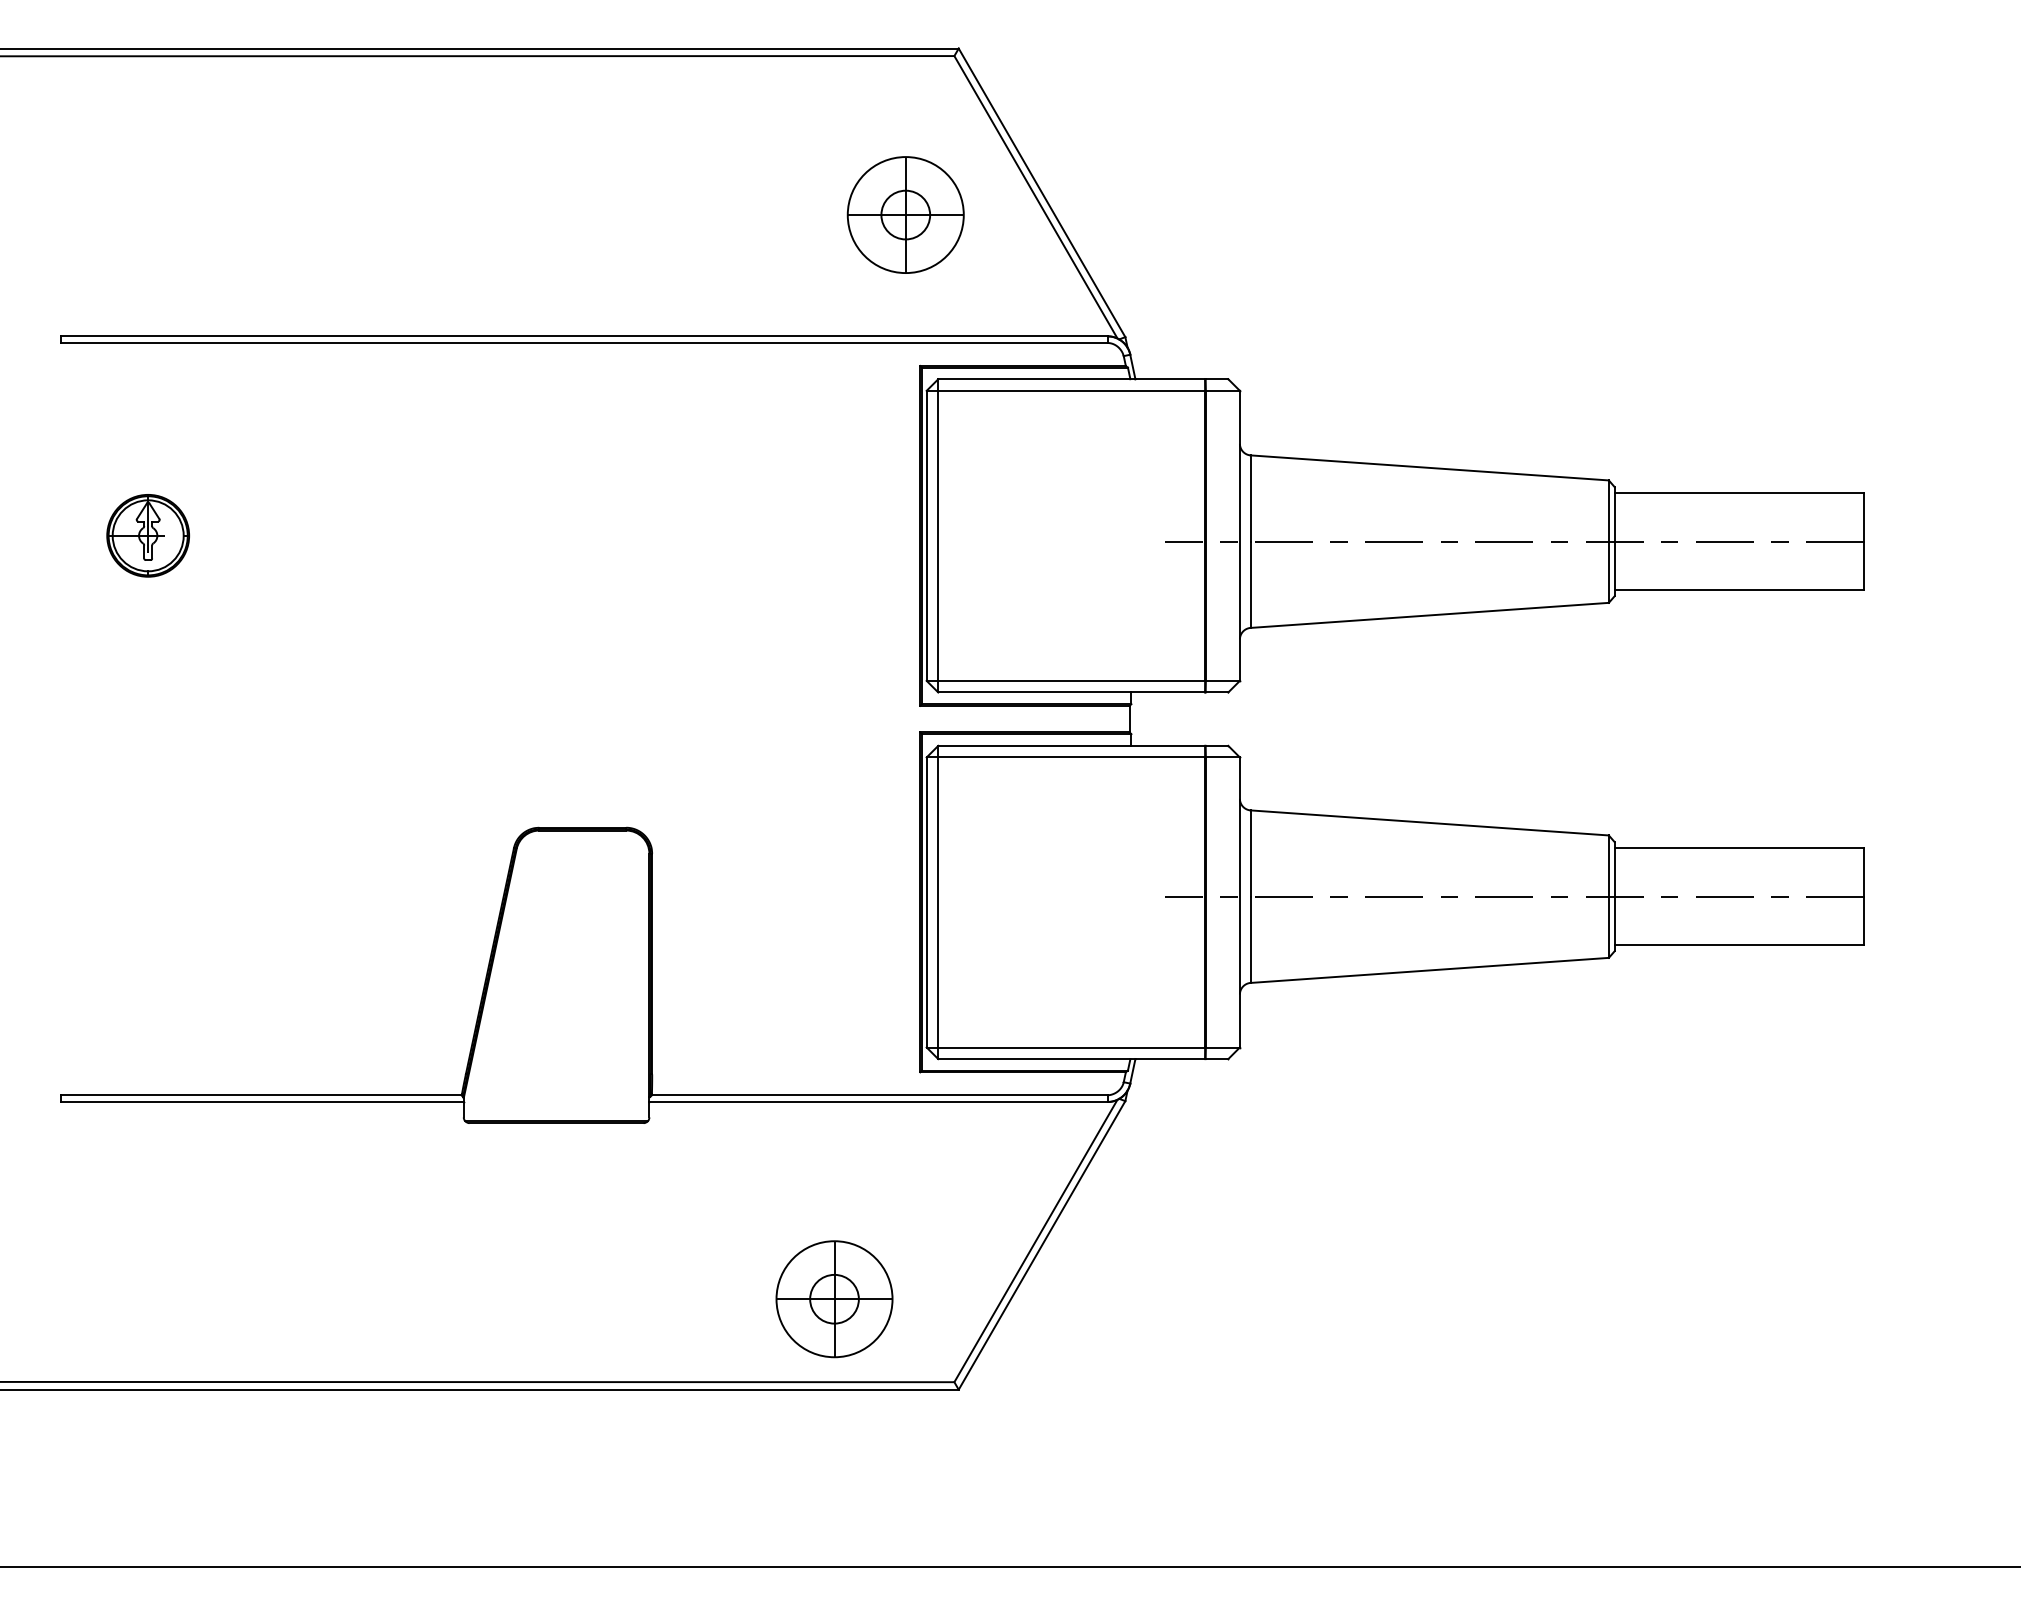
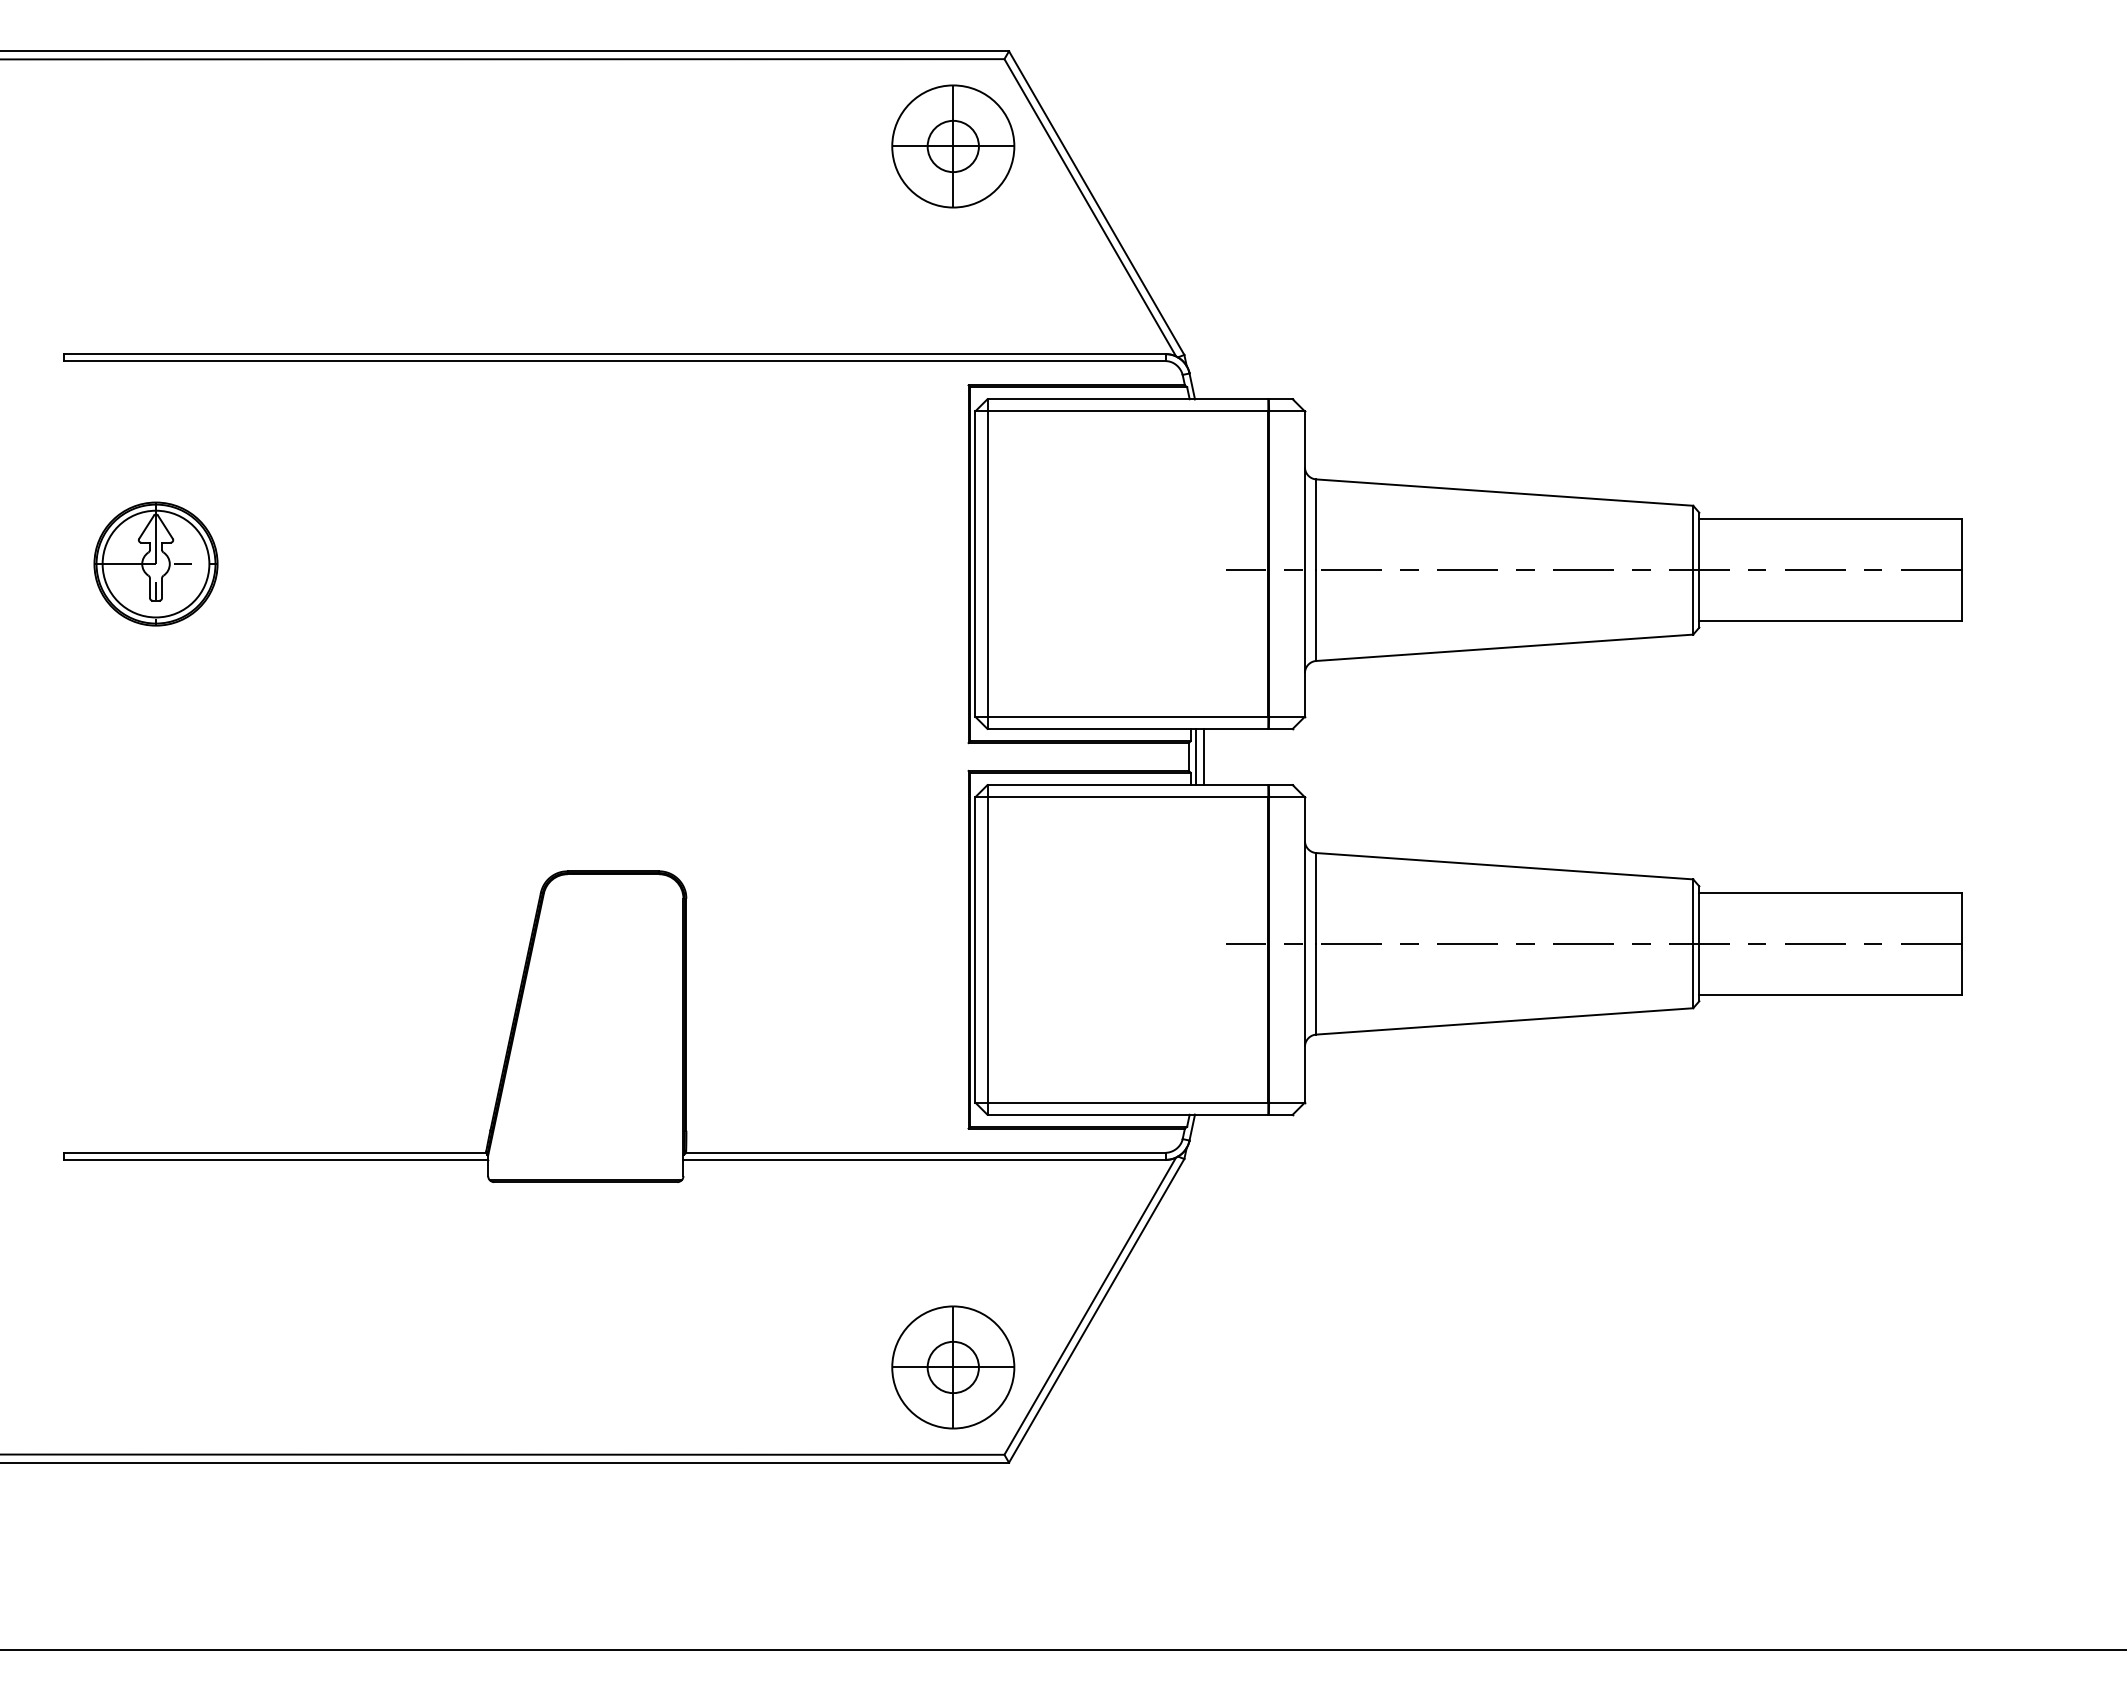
part: (905, 215) -> (953, 146), moved
part: (147, 535) -> (155, 563), size x1.43
line: (1135, 718) -> (1195, 756), added
line: (1143, 718) -> (1203, 756), added
part: (834, 1299) -> (953, 1367), moved

